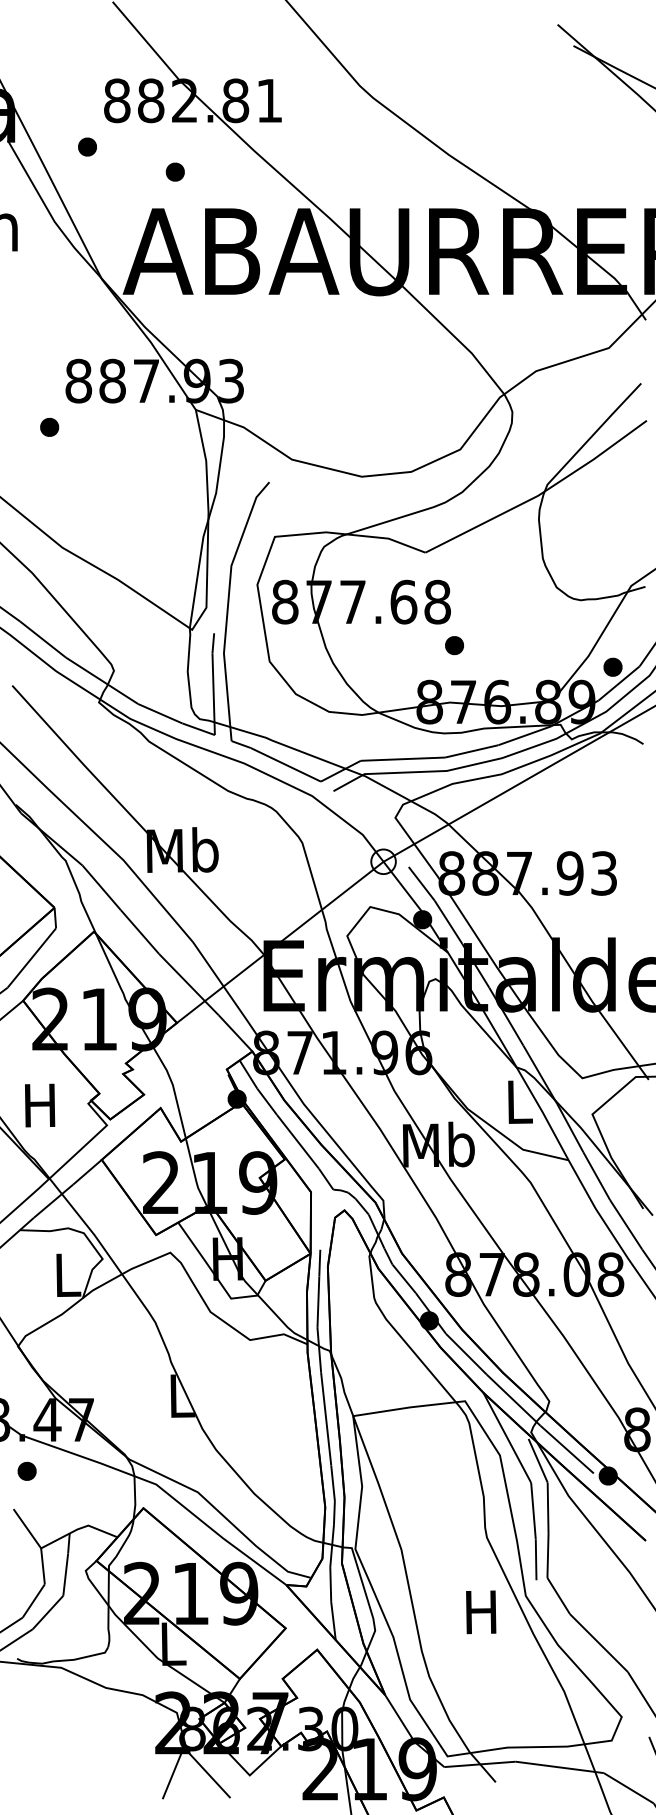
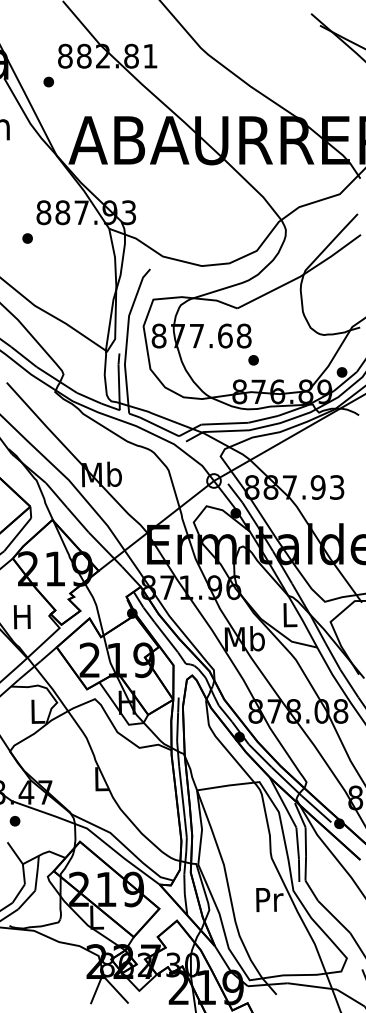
part: (174, 171) -> (97, 95), removed
text: (482, 1611) -> (269, 899), H -> Pr

